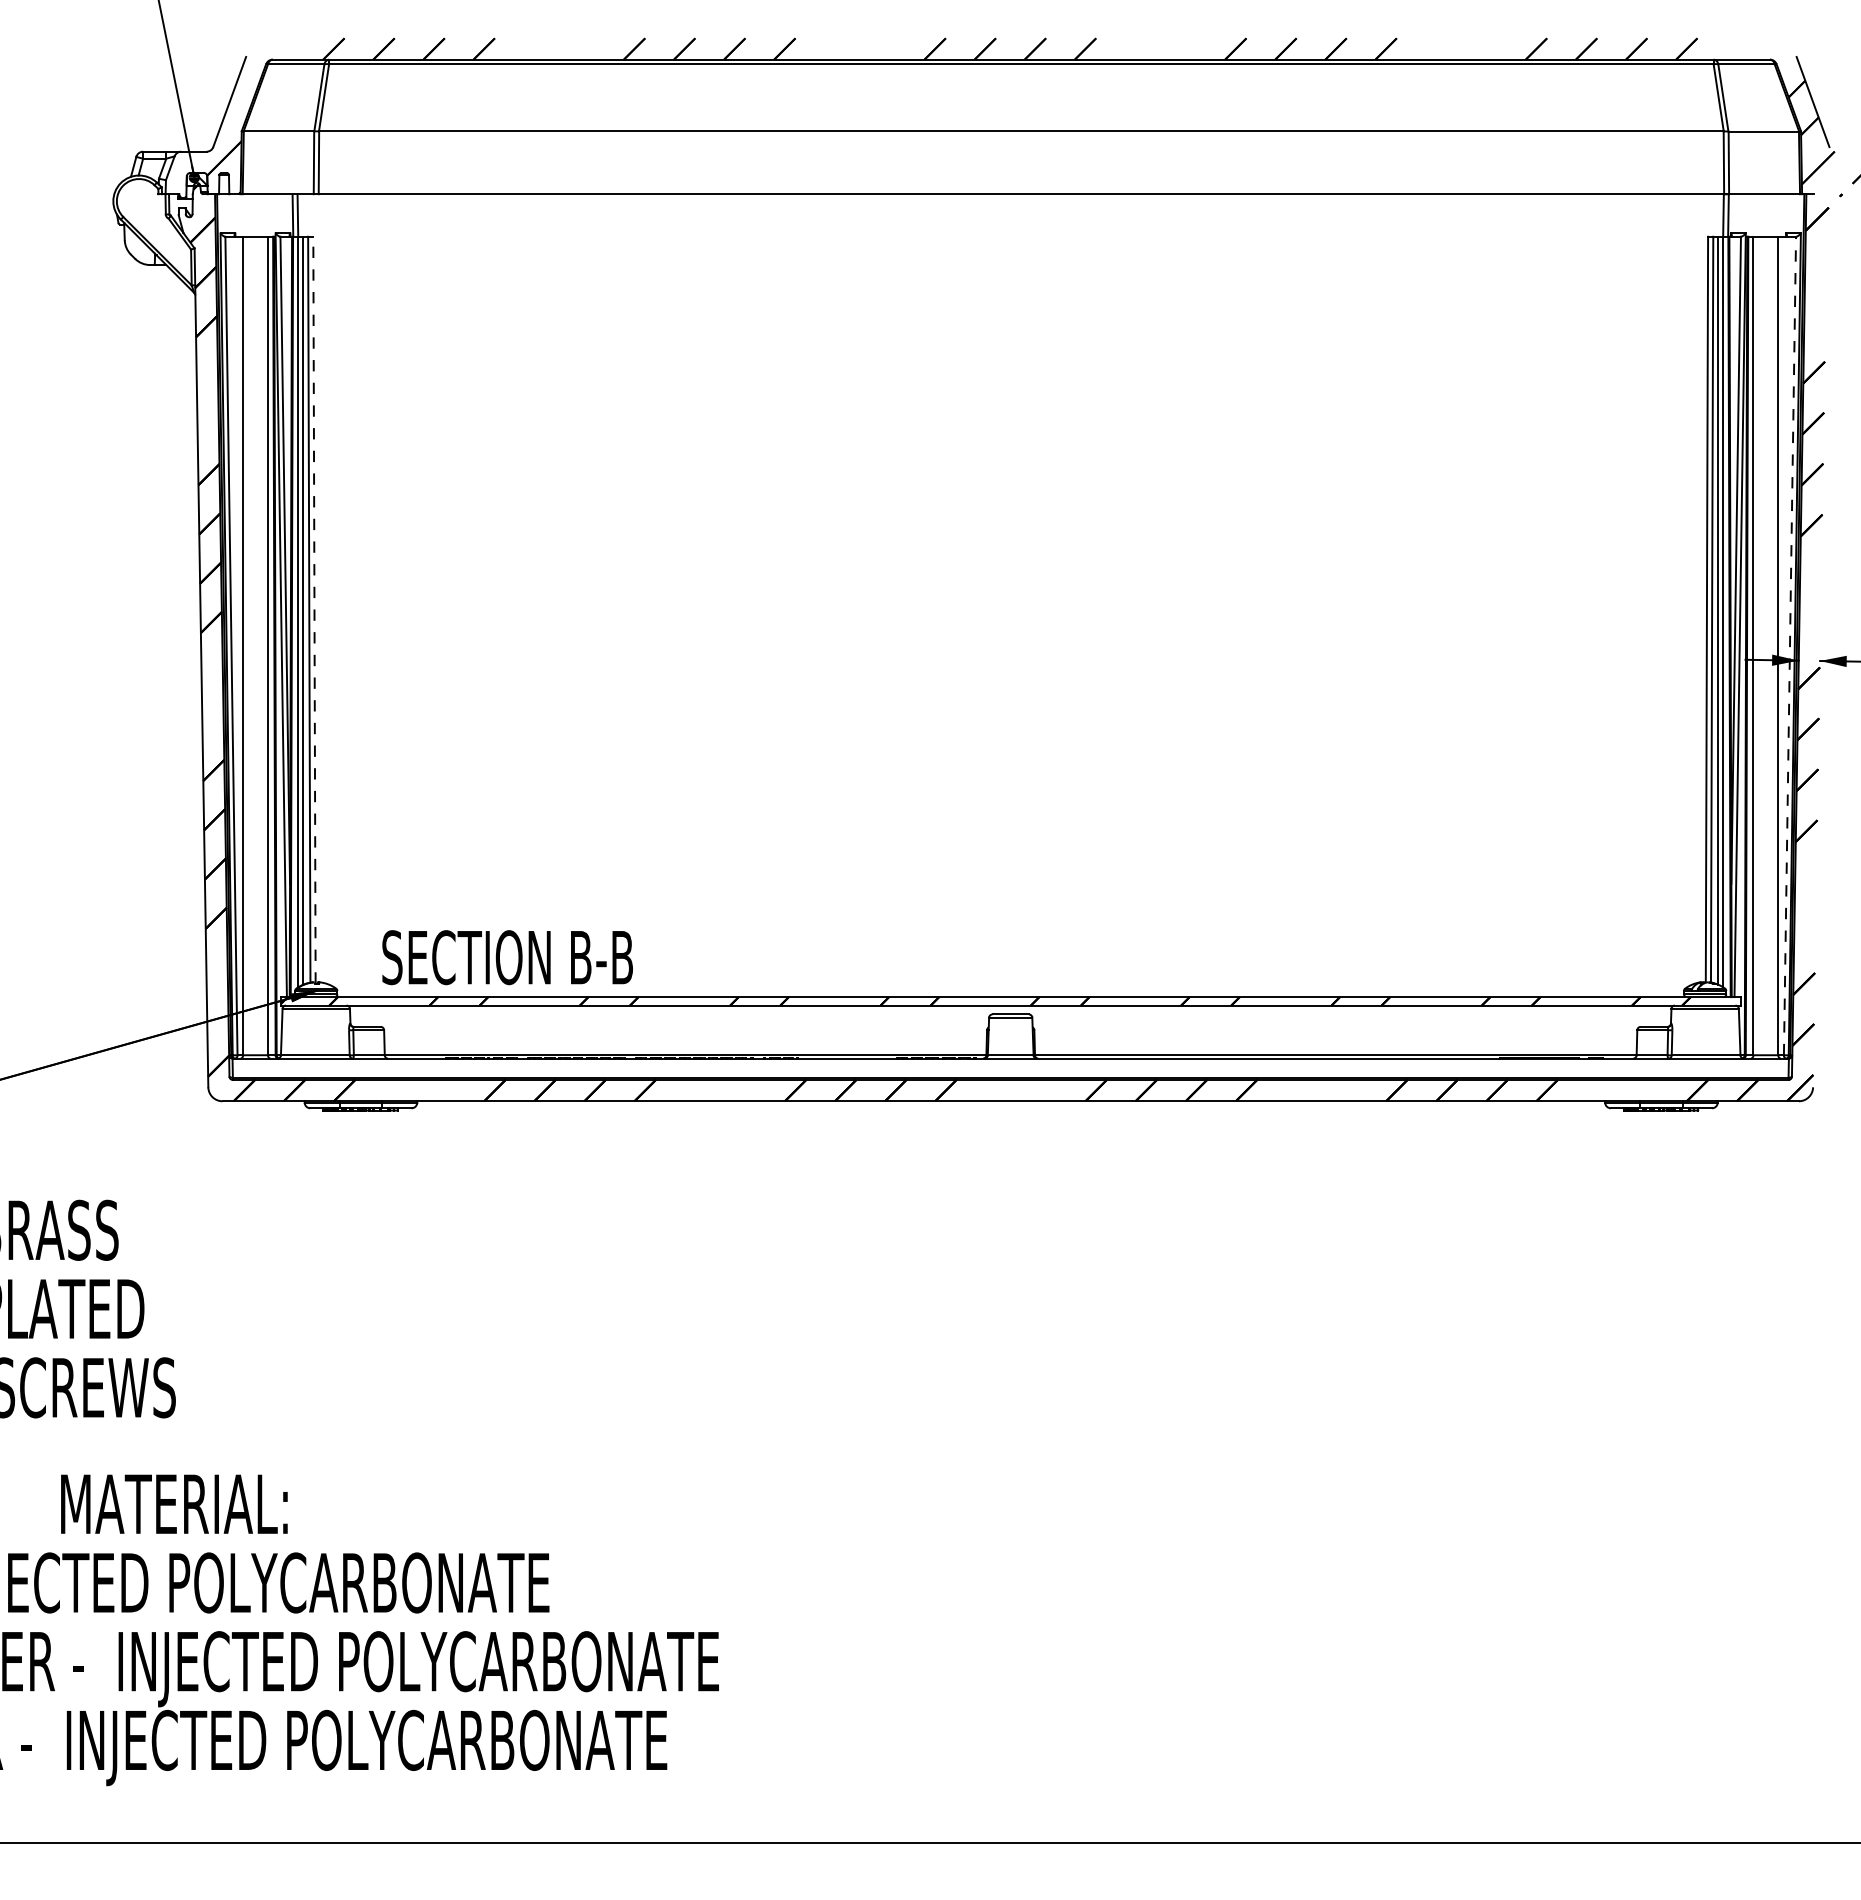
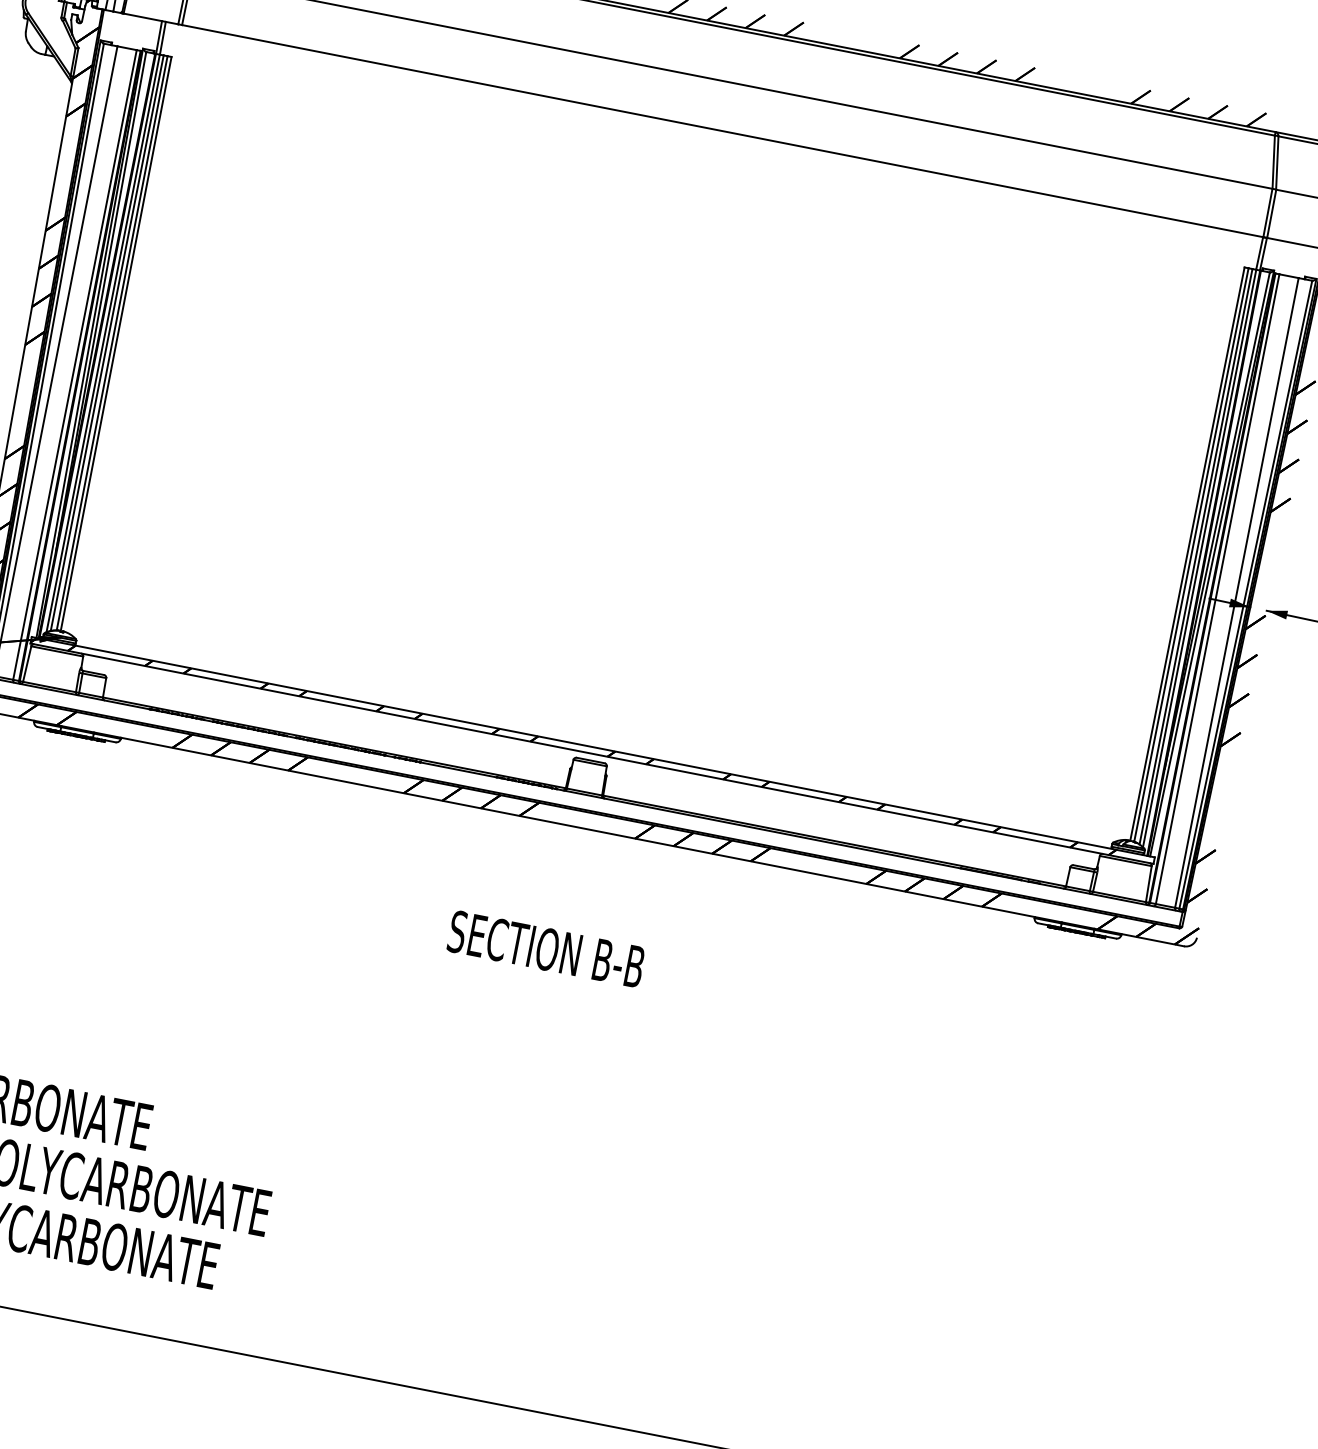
line: (314, 609) -> (116, 343), dashed -> solid
line: (1789, 645) -> (1245, 594), dashed -> solid
text: (507, 957) -> (546, 949), moved

